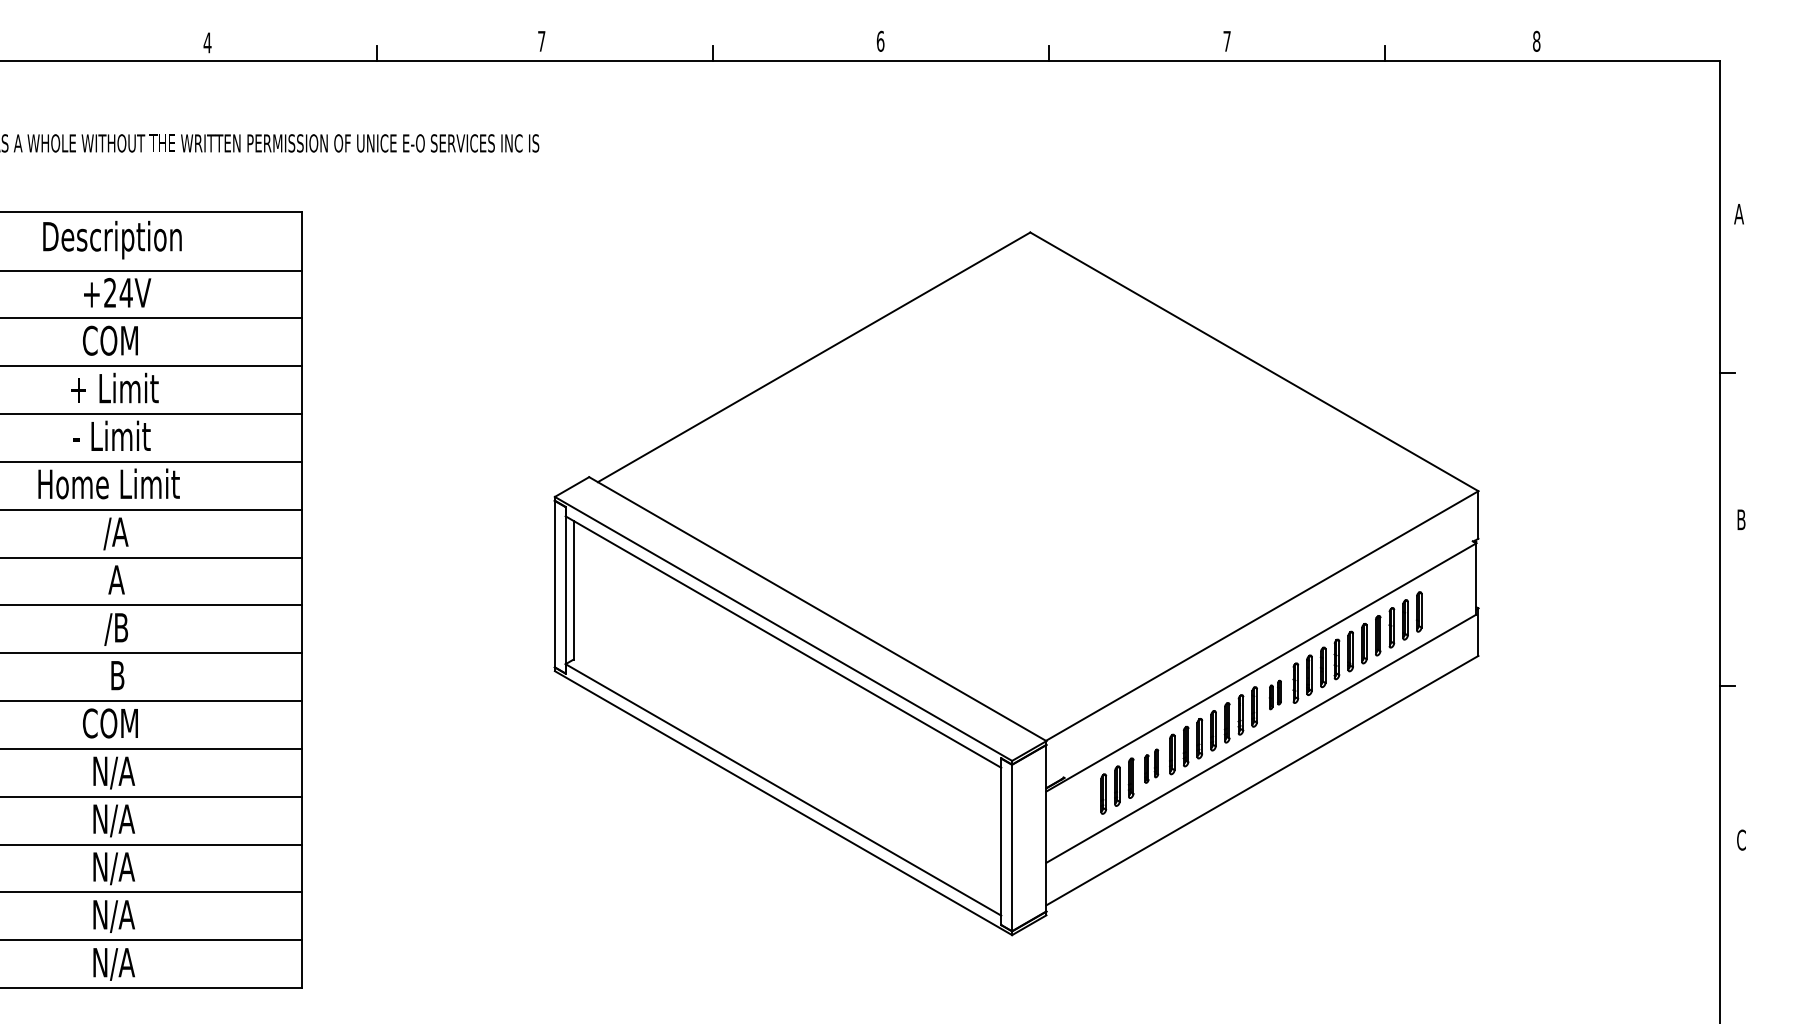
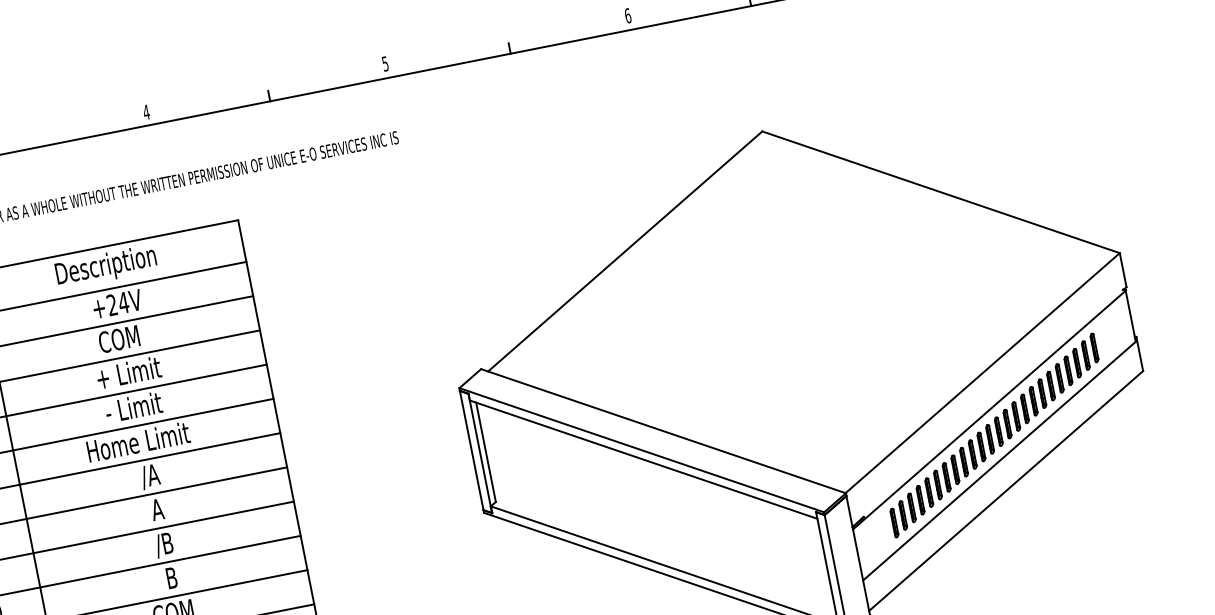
text: (541, 41) -> (385, 64), 7 -> 5
part: (1275, 694) -> (1003, 427), size x1.67
part: (1151, 765) -> (924, 495), size x1.43

